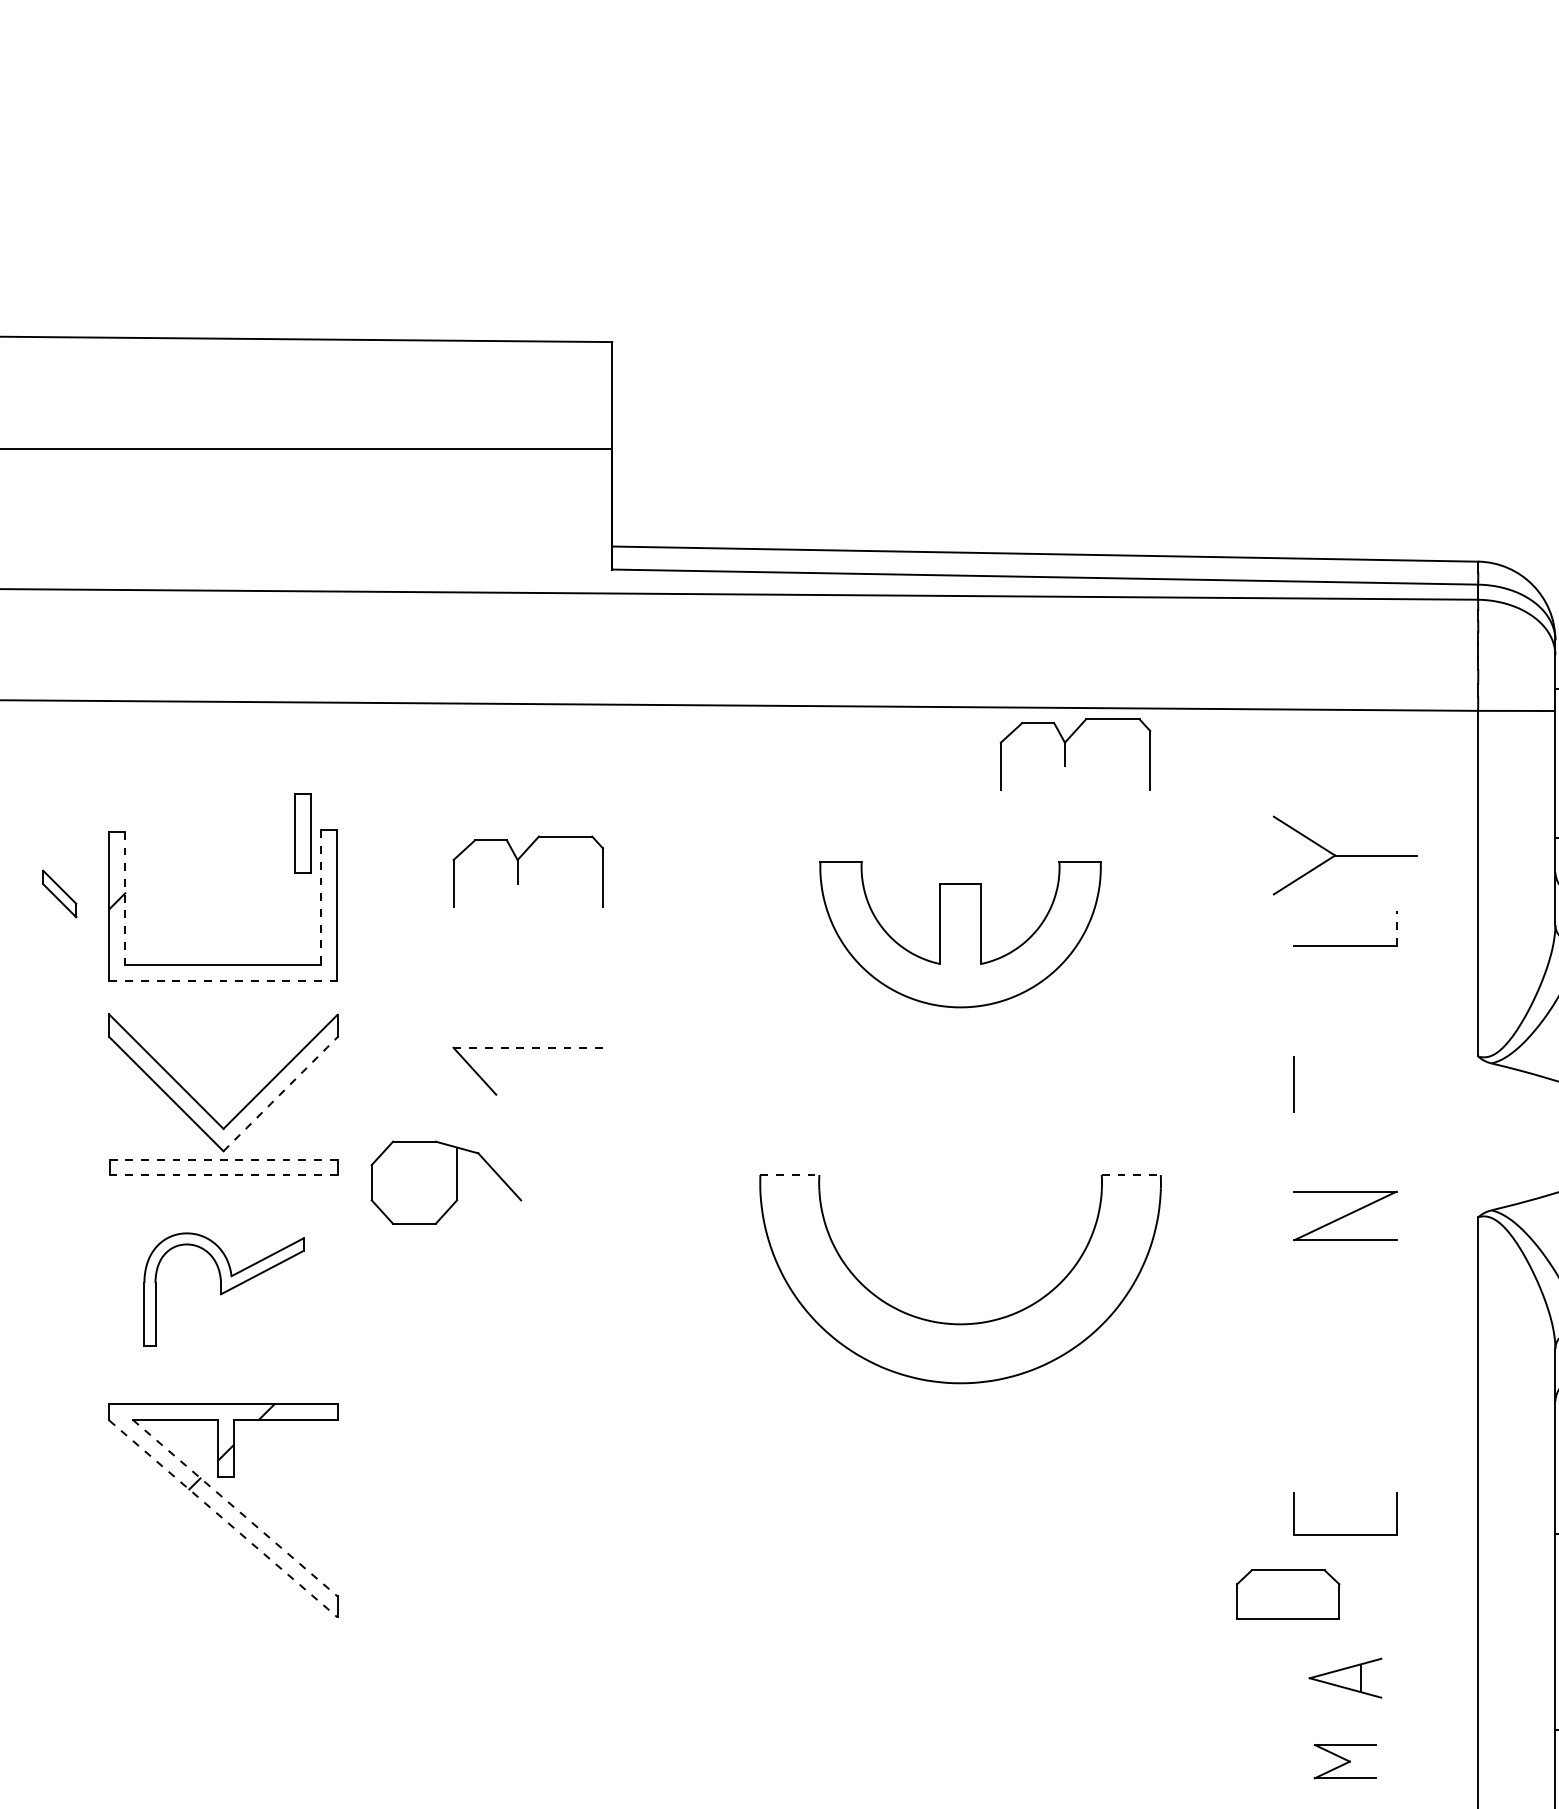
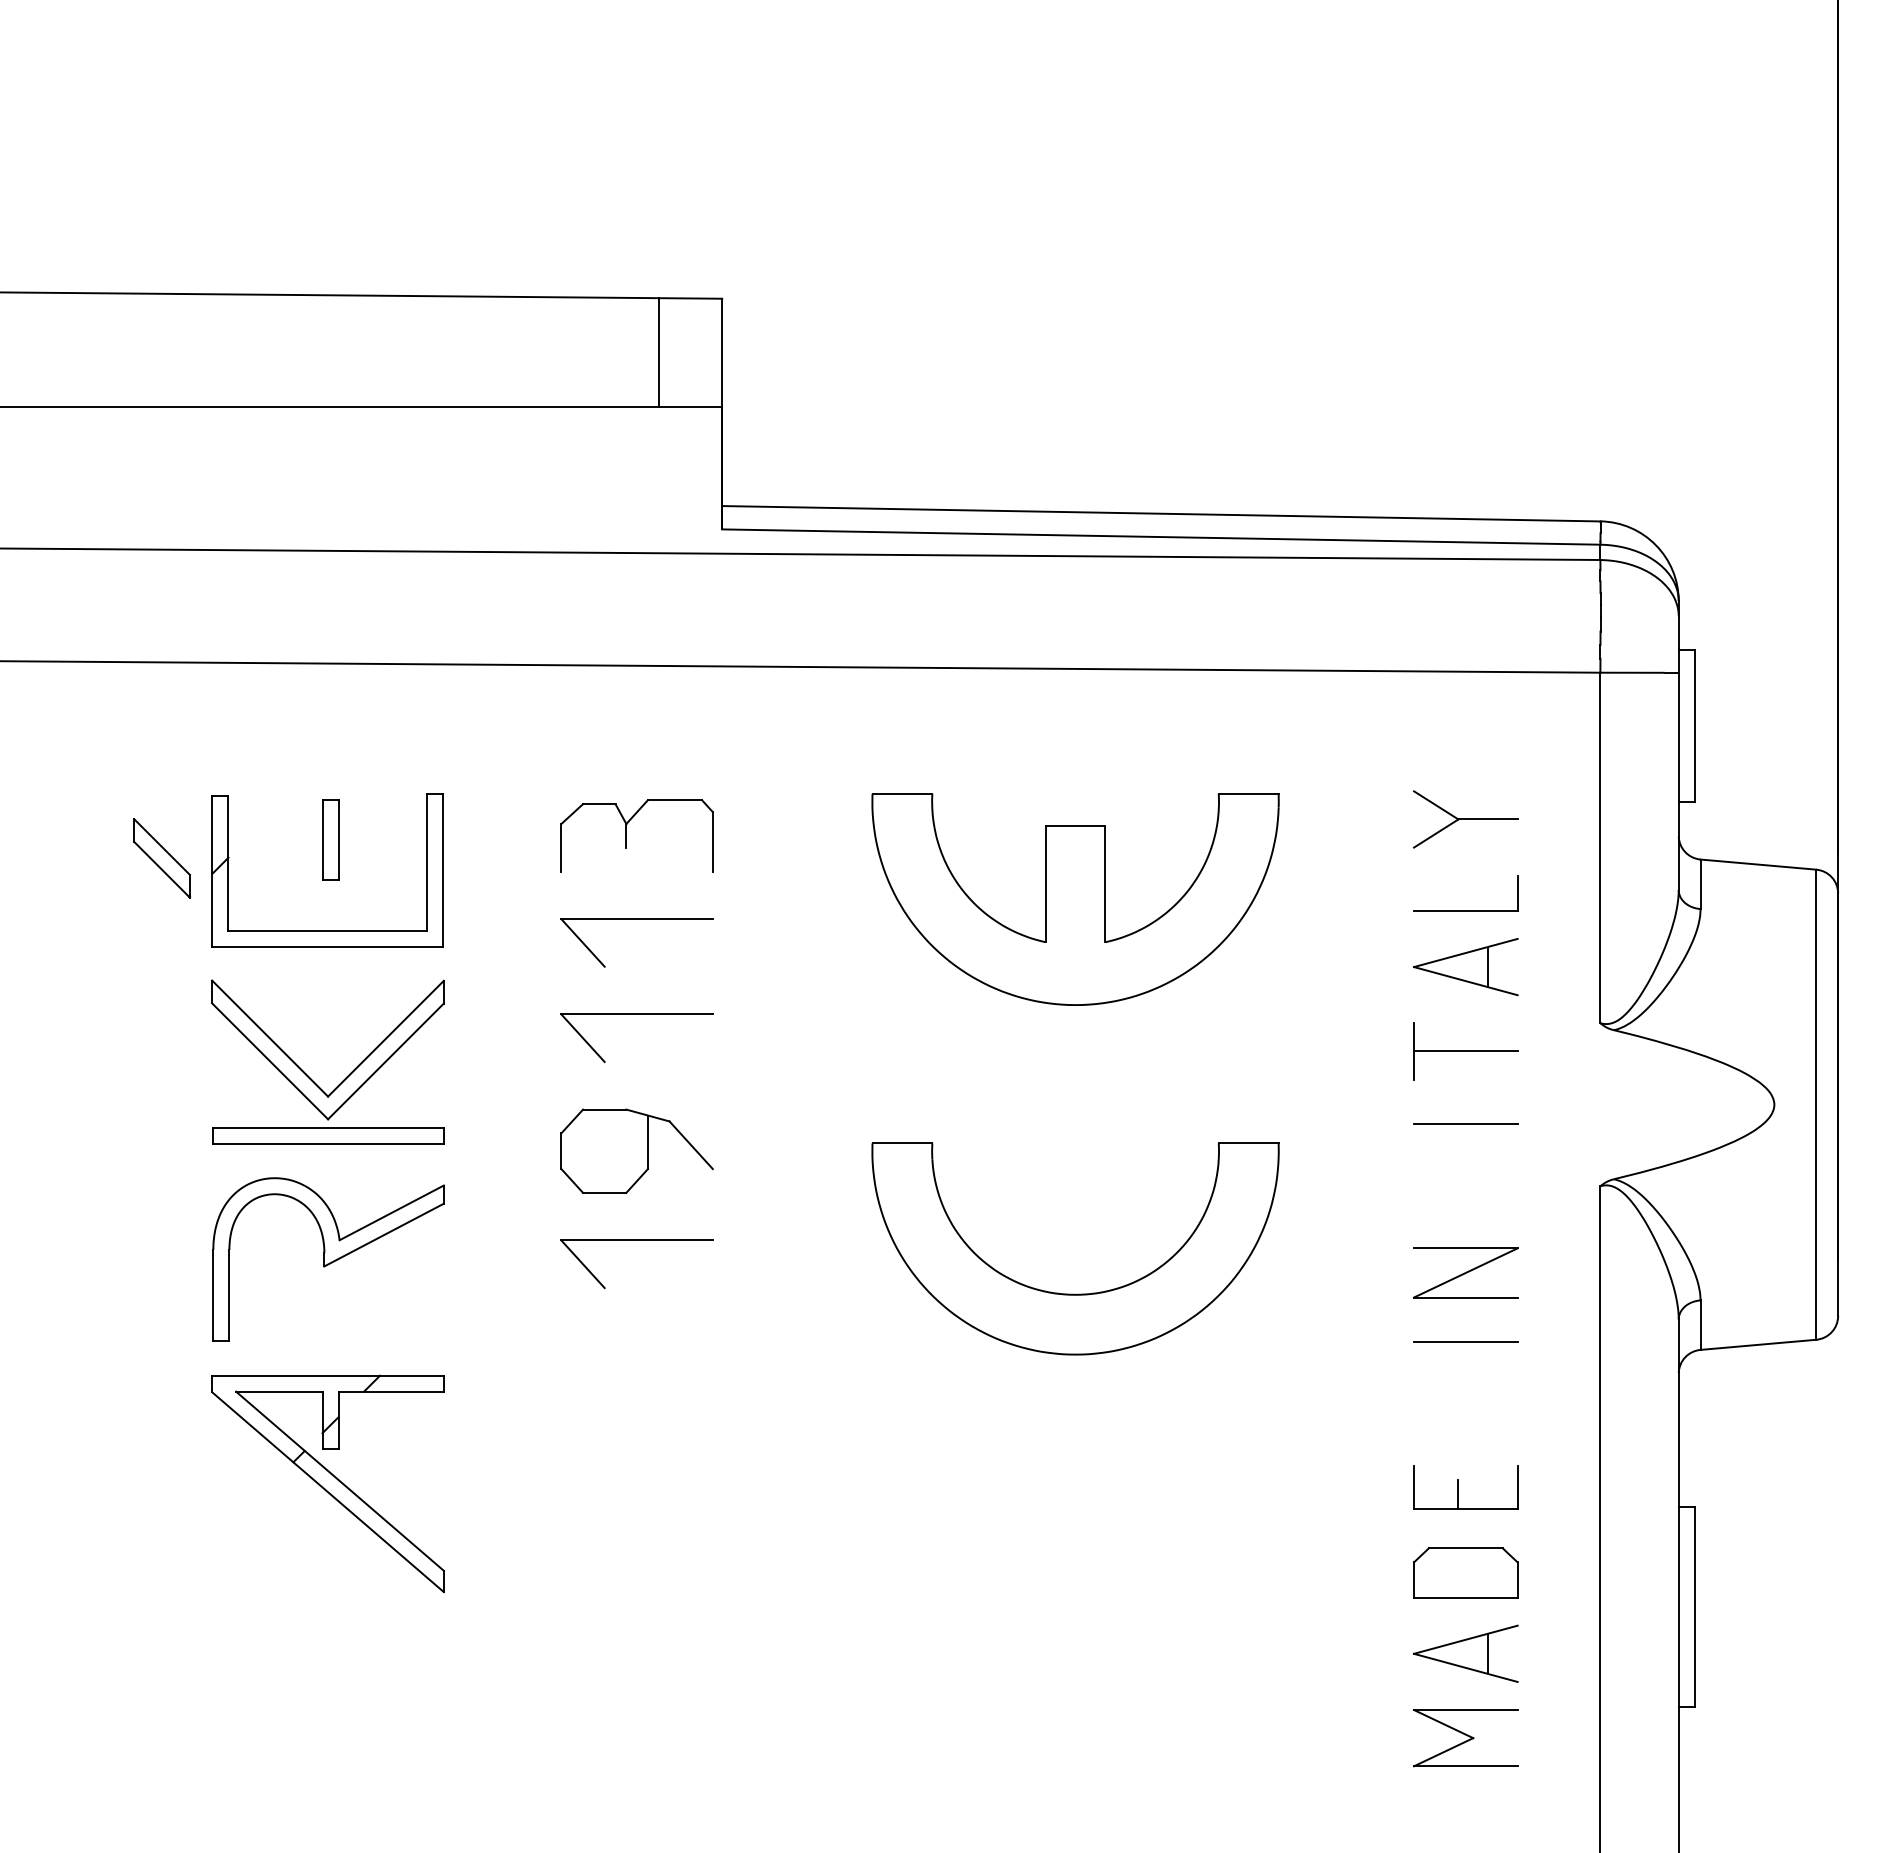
line: (550, 395) -> (659, 352), added
part: (1065, 754) -> (1181, 716), removed
part: (302, 832) -> (330, 839), moved
part: (1345, 855) -> (1465, 819), size x0.71
part: (59, 894) -> (161, 858), size x1.67
line: (321, 898) -> (427, 862), dashed -> solid
line: (125, 899) -> (228, 863), dashed -> solid
line: (1396, 928) -> (1517, 893), dashed -> solid
part: (960, 934) -> (1075, 899), size x1.43
part: (527, 954) -> (636, 919), added
line: (223, 980) -> (328, 946), dashed -> solid
part: (1345, 1001) -> (1465, 967), added
line: (528, 1047) -> (637, 1014), dashed -> solid
line: (1345, 1084) -> (1465, 1051), added
line: (280, 1094) -> (385, 1061), dashed -> solid
line: (1345, 1156) -> (1465, 1124), added
line: (223, 1159) -> (328, 1127), dashed -> solid
line: (223, 1175) -> (328, 1143), dashed -> solid
line: (789, 1175) -> (902, 1143), dashed -> solid
line: (1131, 1175) -> (1248, 1143), dashed -> solid
part: (445, 1182) -> (636, 1150), moved
part: (1345, 1215) -> (1465, 1272), moved
part: (527, 1270) -> (636, 1240), added
part: (223, 1289) -> (328, 1259), size x1.43
line: (1345, 1371) -> (1465, 1342), added
line: (235, 1508) -> (340, 1481), dashed -> solid
line: (222, 1519) -> (327, 1492), dashed -> solid
line: (1338, 1521) -> (1458, 1494), added
part: (1287, 1594) -> (1465, 1572), moved
part: (1345, 1678) -> (1465, 1653), size x1.43
part: (1345, 1761) -> (1465, 1738), size x1.67

